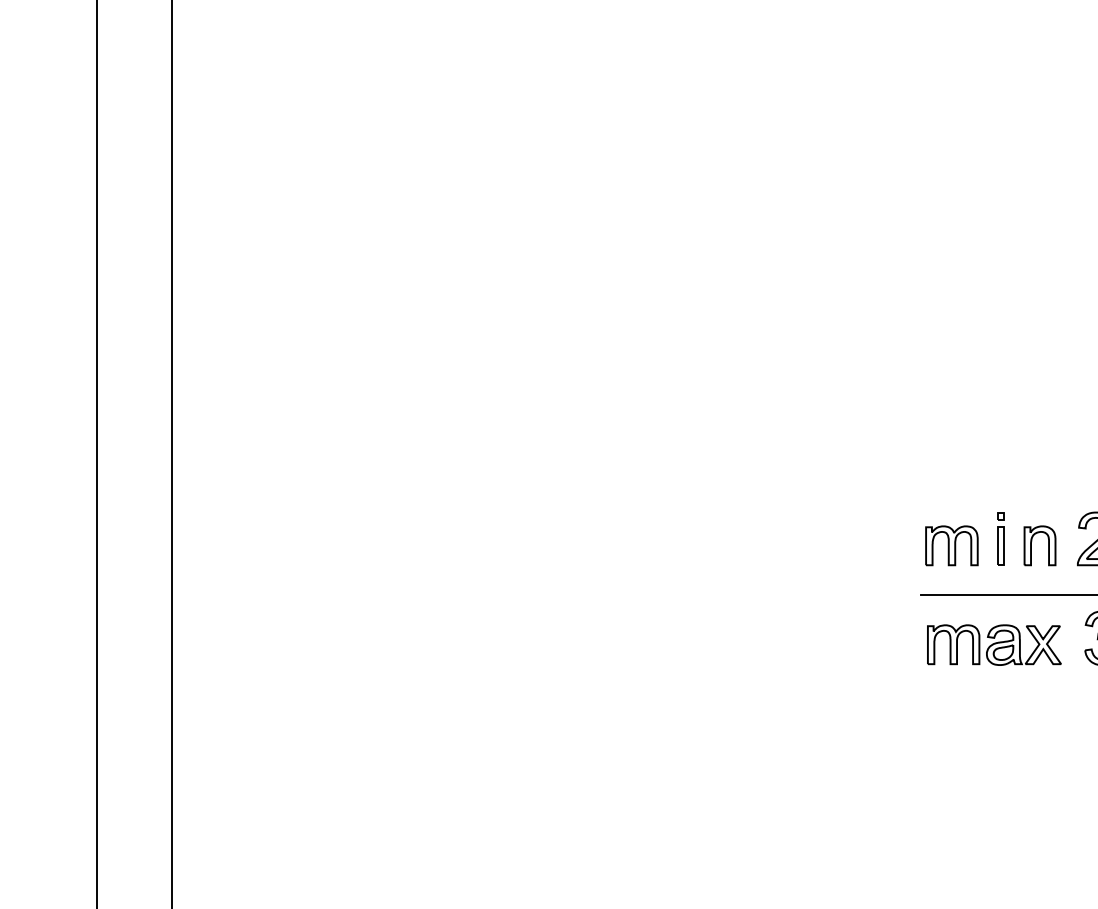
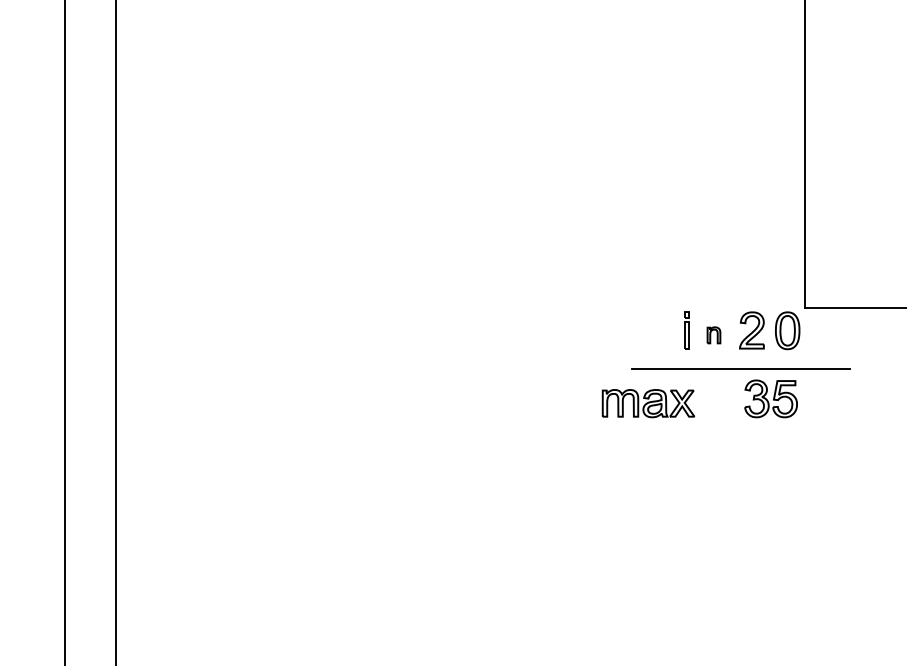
part: (950, 546) -> (652, 335), removed
part: (1039, 546) -> (713, 335), size x0.6
part: (994, 644) -> (648, 403), moved

